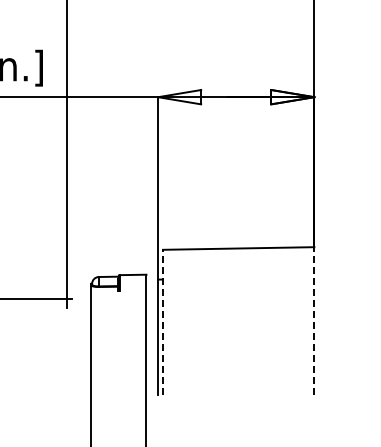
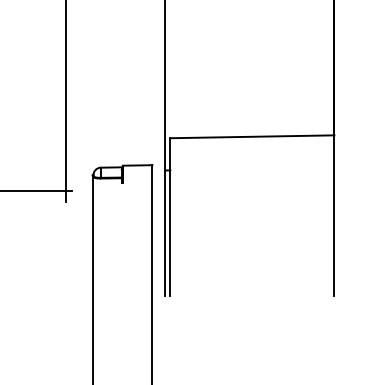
line: (314, 321) -> (334, 215), dashed -> solid
line: (162, 322) -> (169, 216), dashed -> solid

